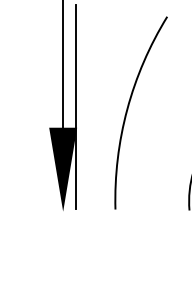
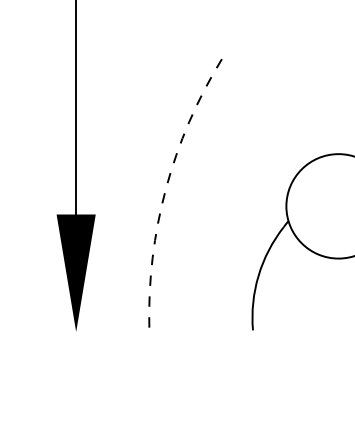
line: (75, 107) -> (93, 185), removed
arc: (126, 109) -> (165, 188), solid -> dashed

